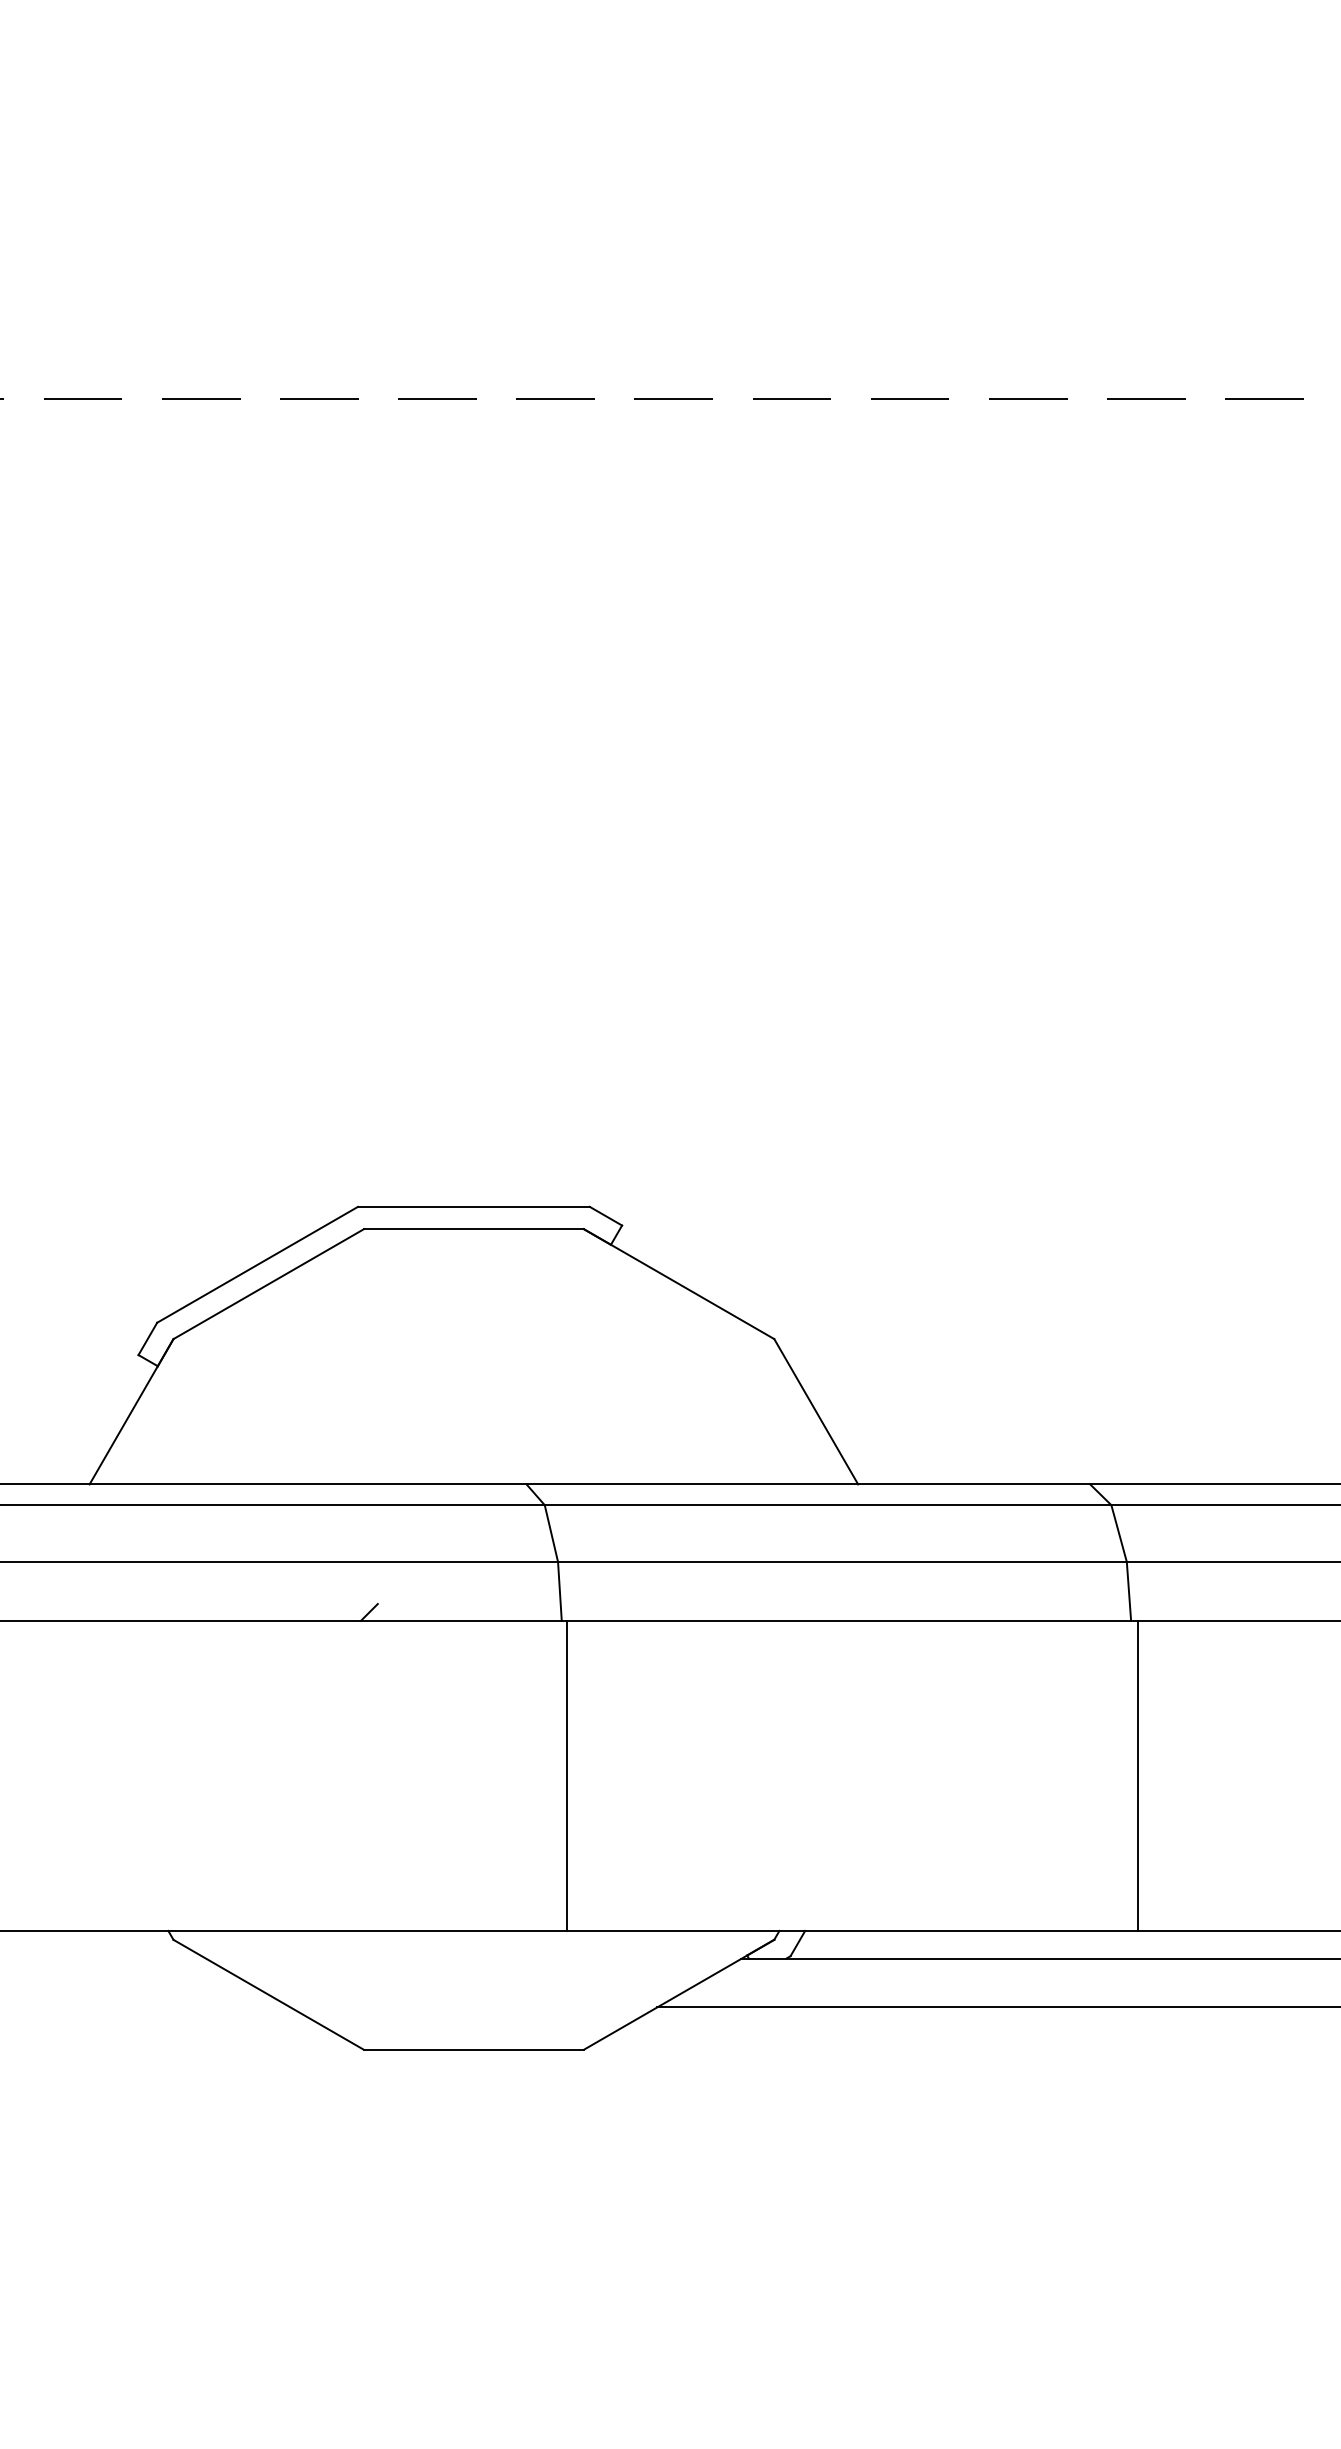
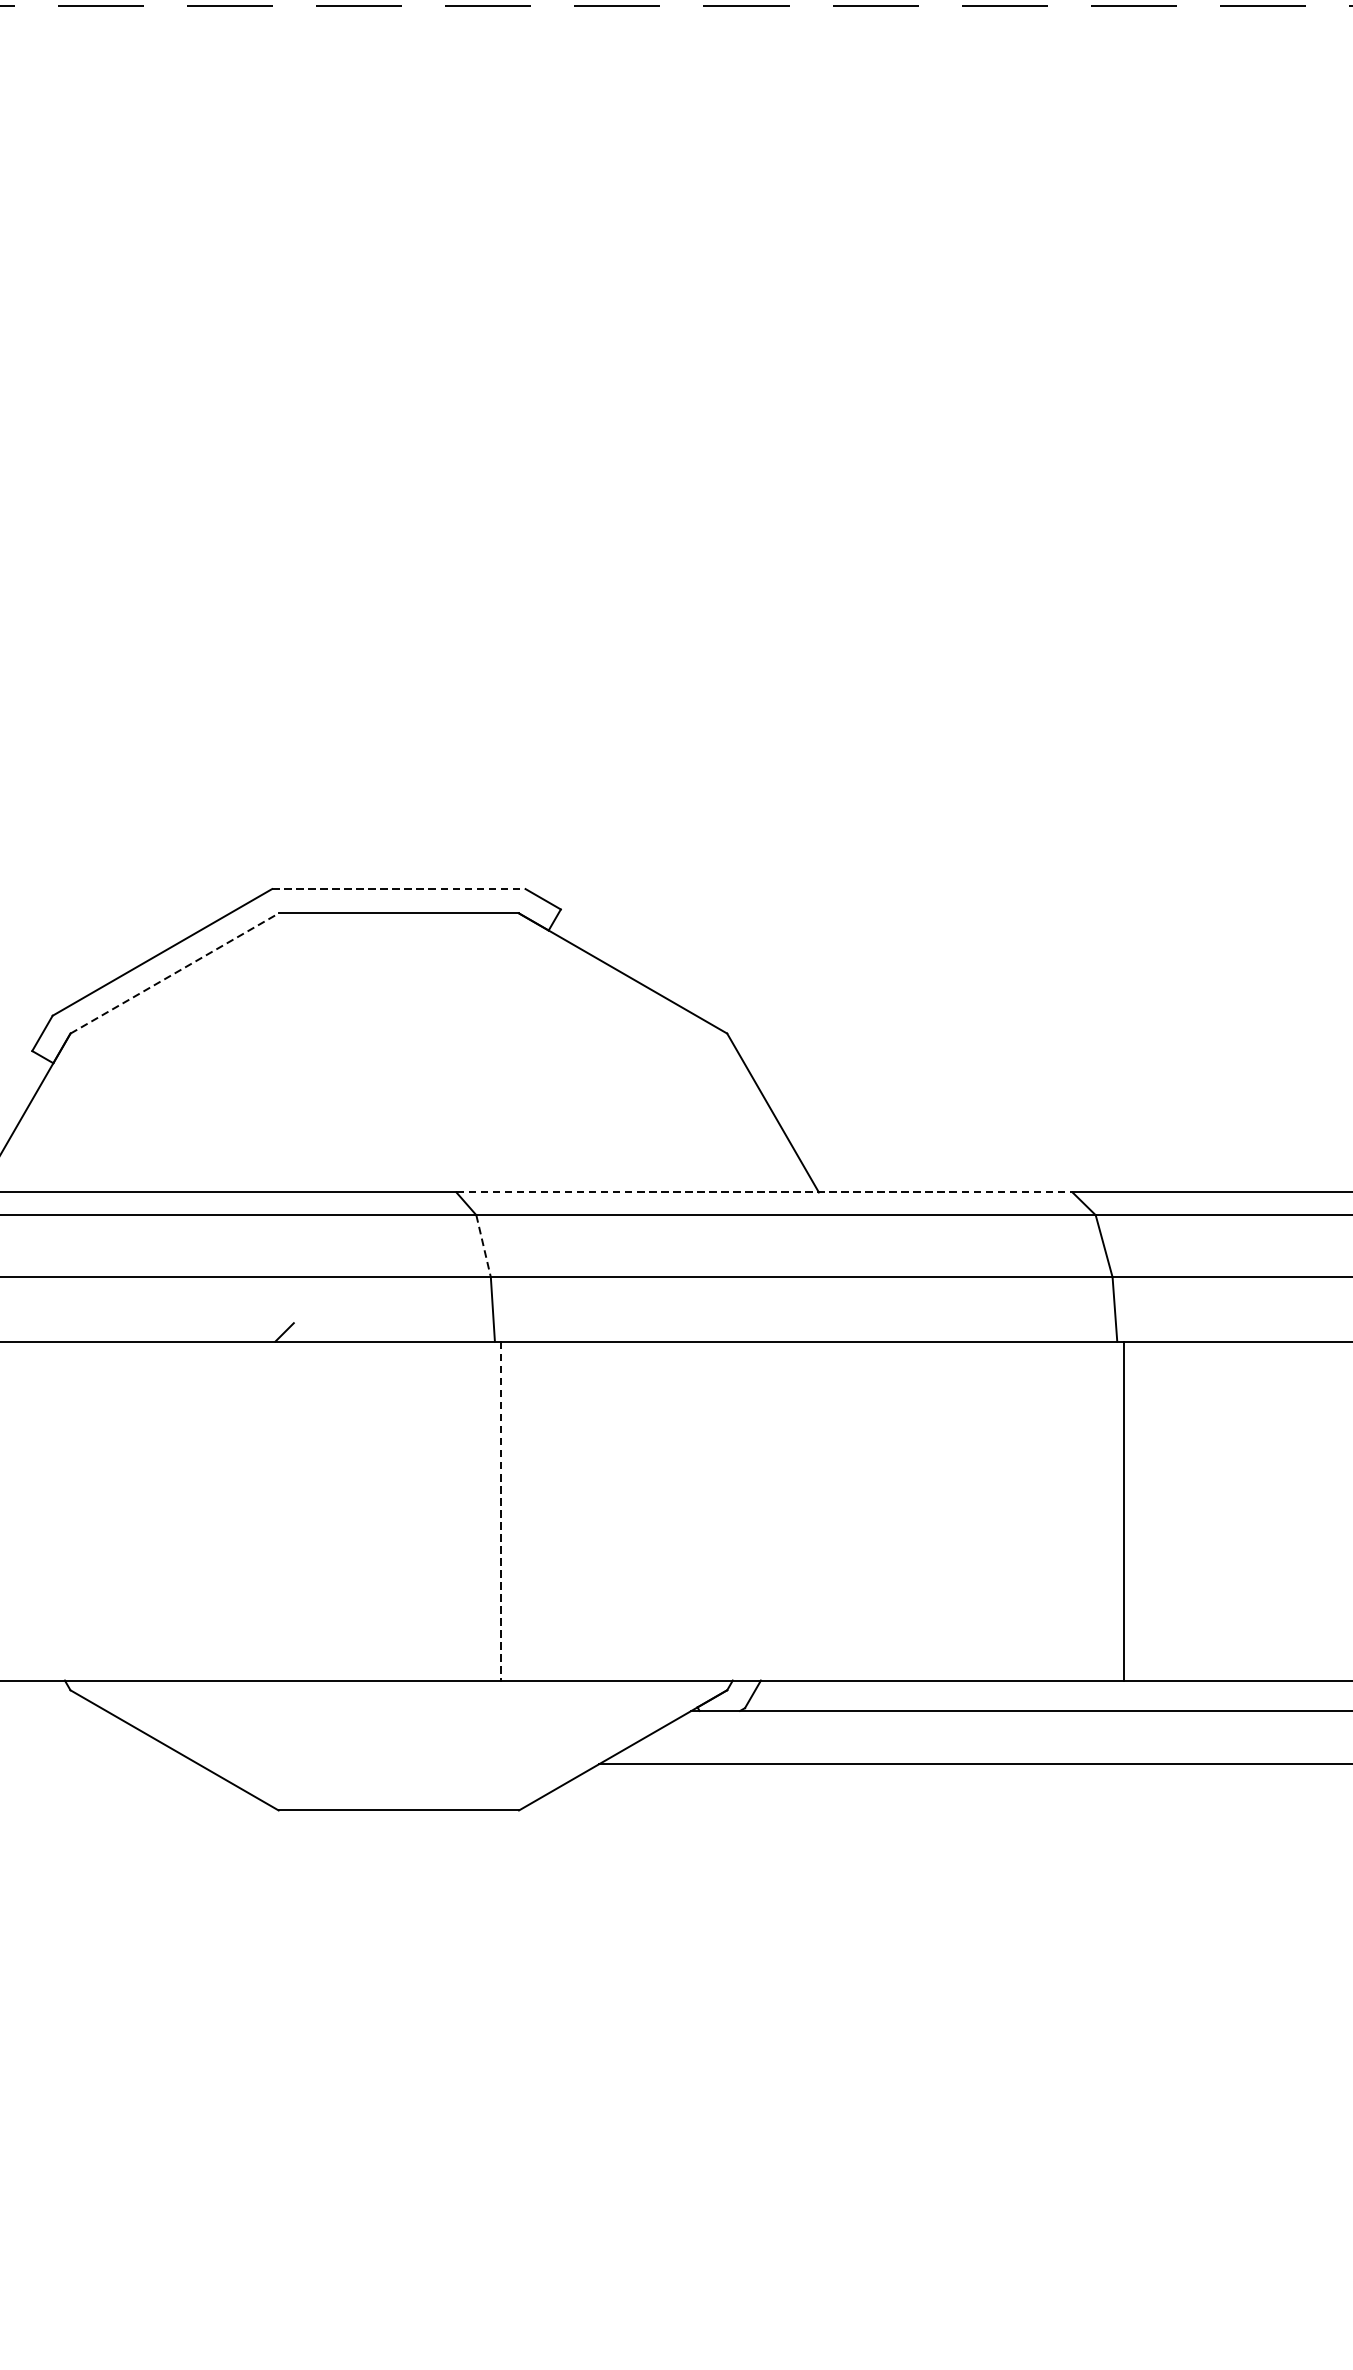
line: (473, 1206) -> (398, 888), solid -> dashed
line: (268, 1284) -> (174, 973), solid -> dashed
line: (808, 1484) -> (764, 1192), solid -> dashed
line: (551, 1534) -> (483, 1247), solid -> dashed
line: (567, 1776) -> (501, 1511), solid -> dashed

